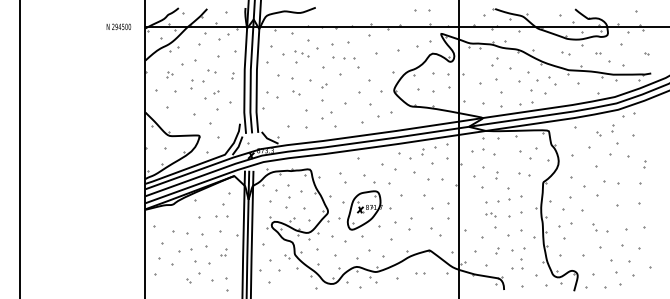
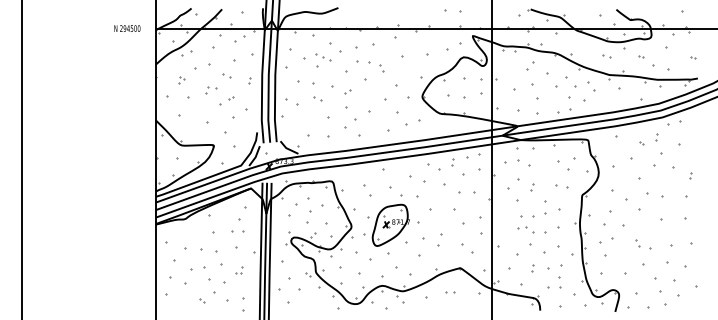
part: (355, 64) -> (381, 68), size x0.62
part: (197, 84) -> (211, 90), size x0.71
part: (490, 214) -> (525, 229), size x1.67

